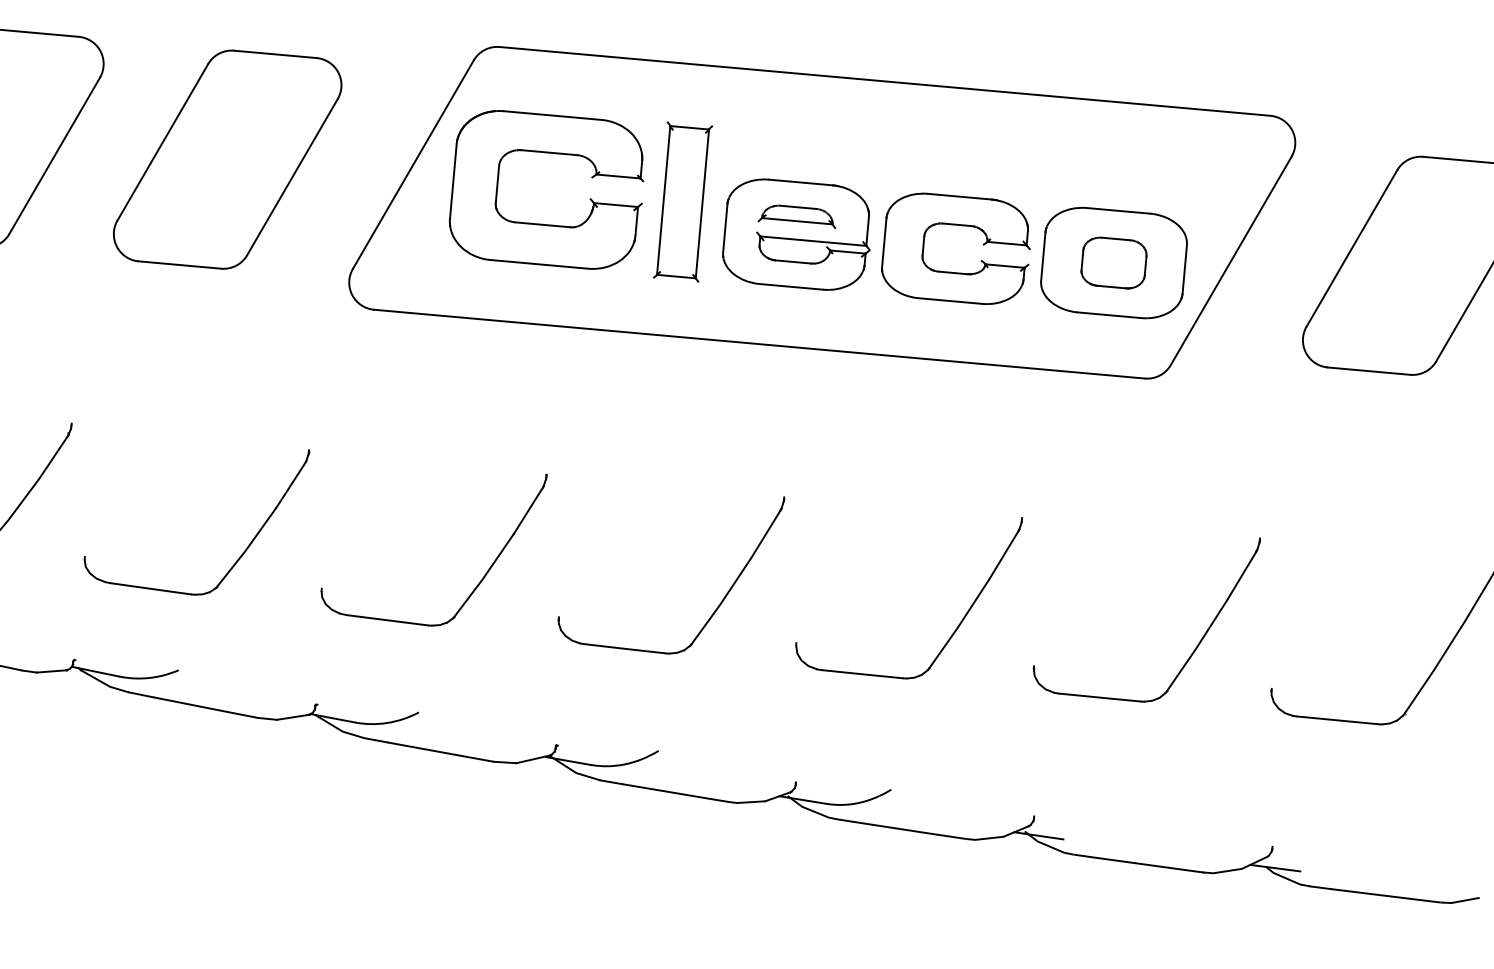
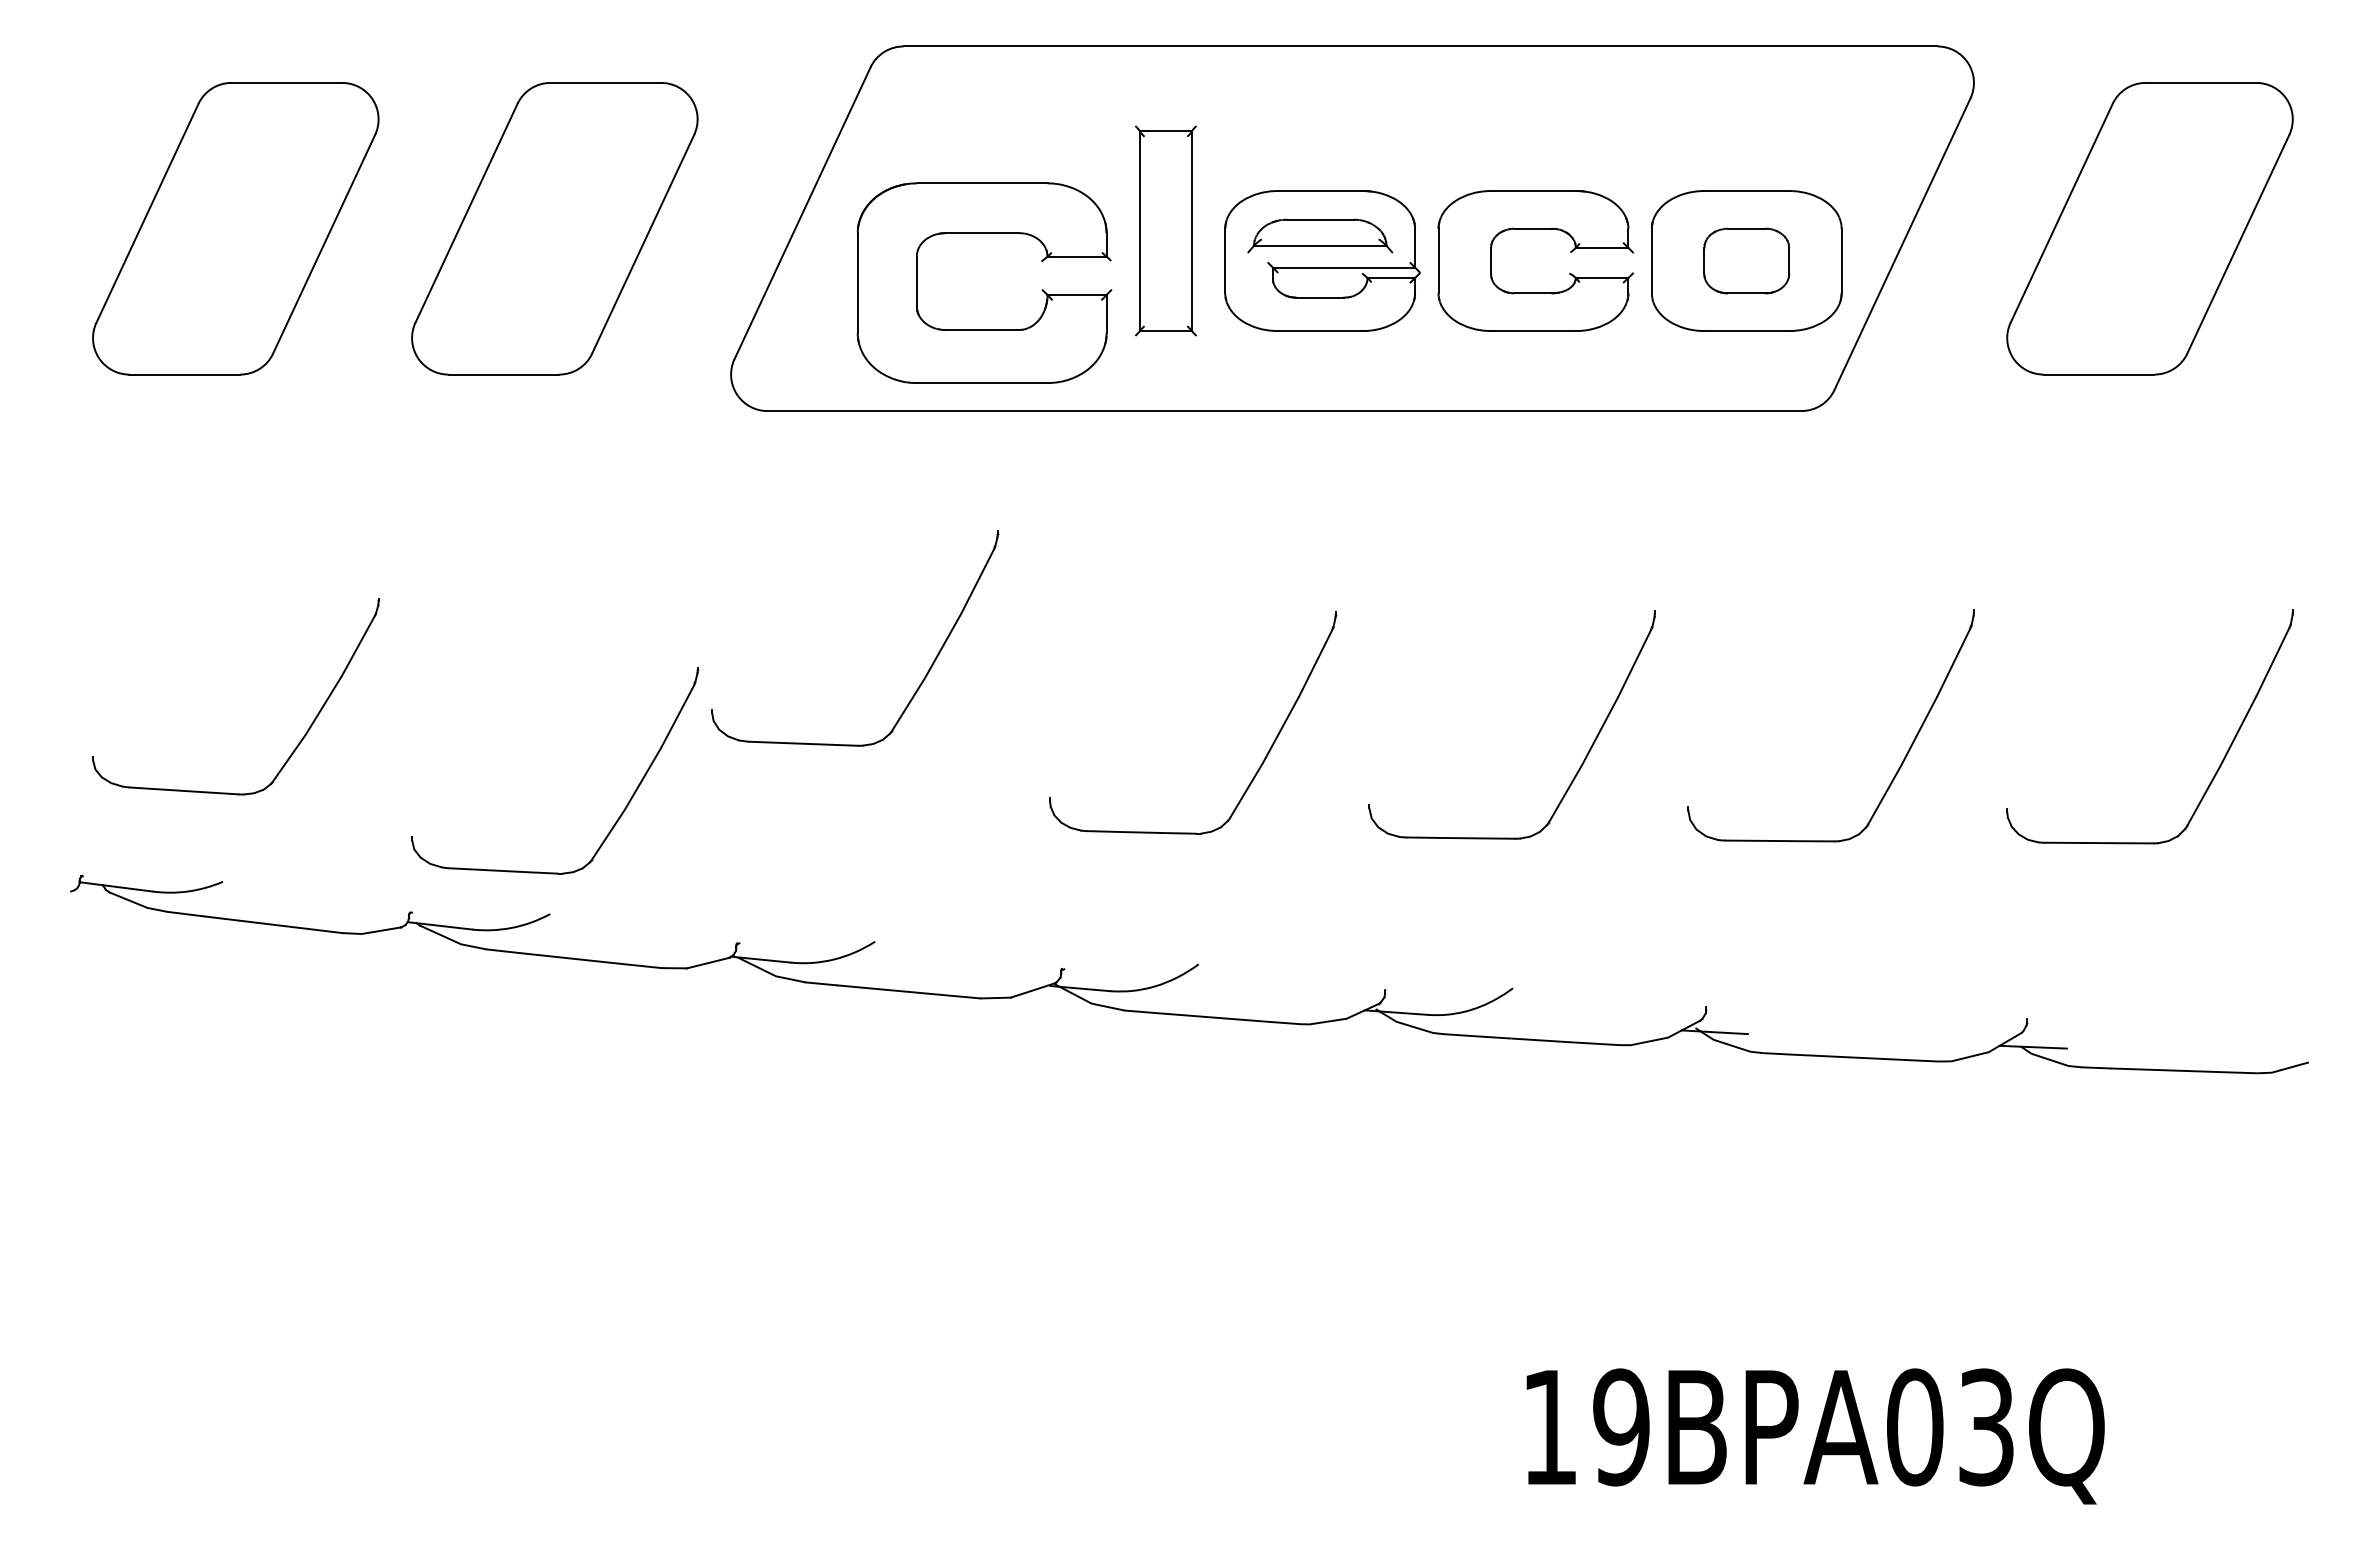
part: (797, 215) -> (1319, 235), size x1.4
part: (544, 224) -> (984, 329), moved
part: (244, 550) -> (623, 809), moved
part: (482, 578) -> (924, 676), moved

